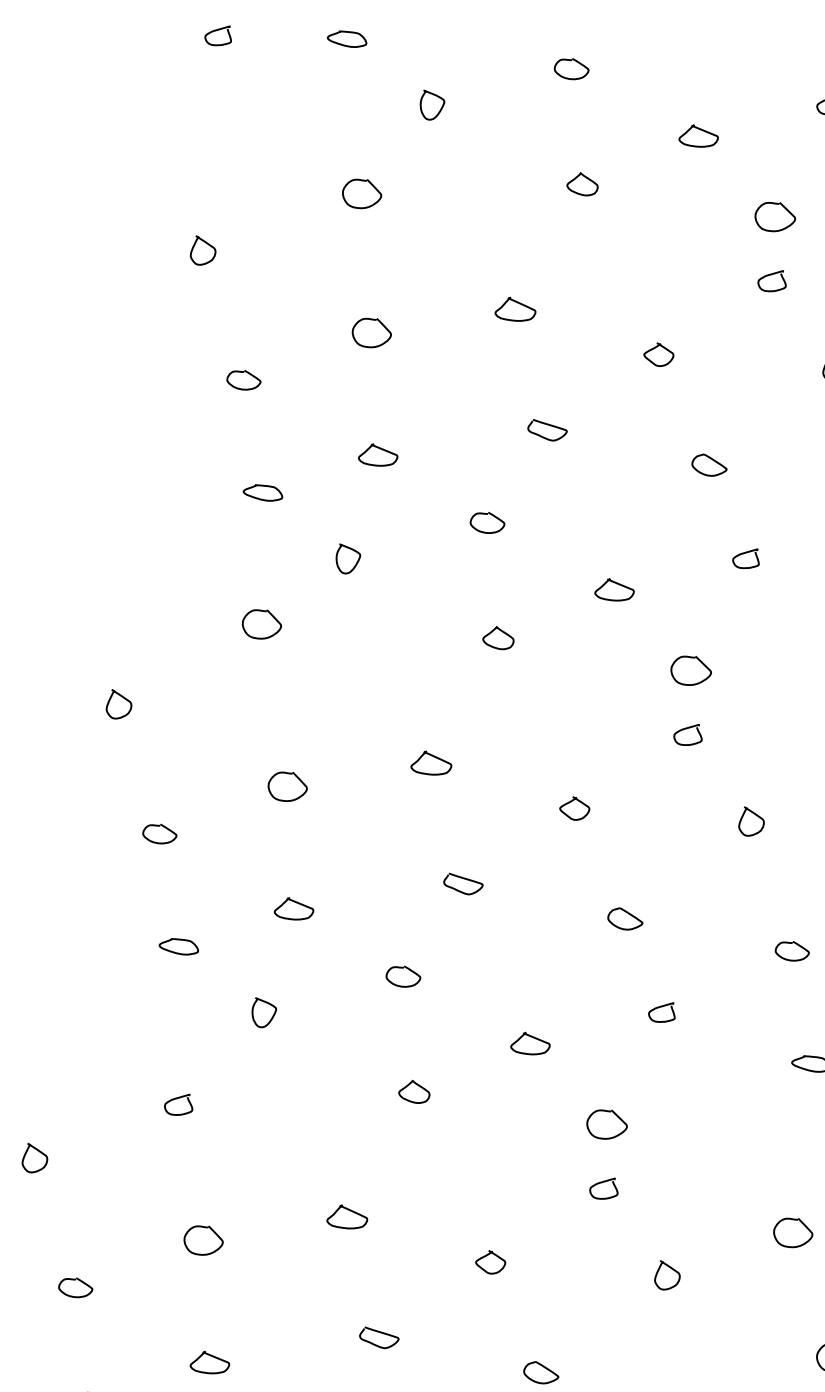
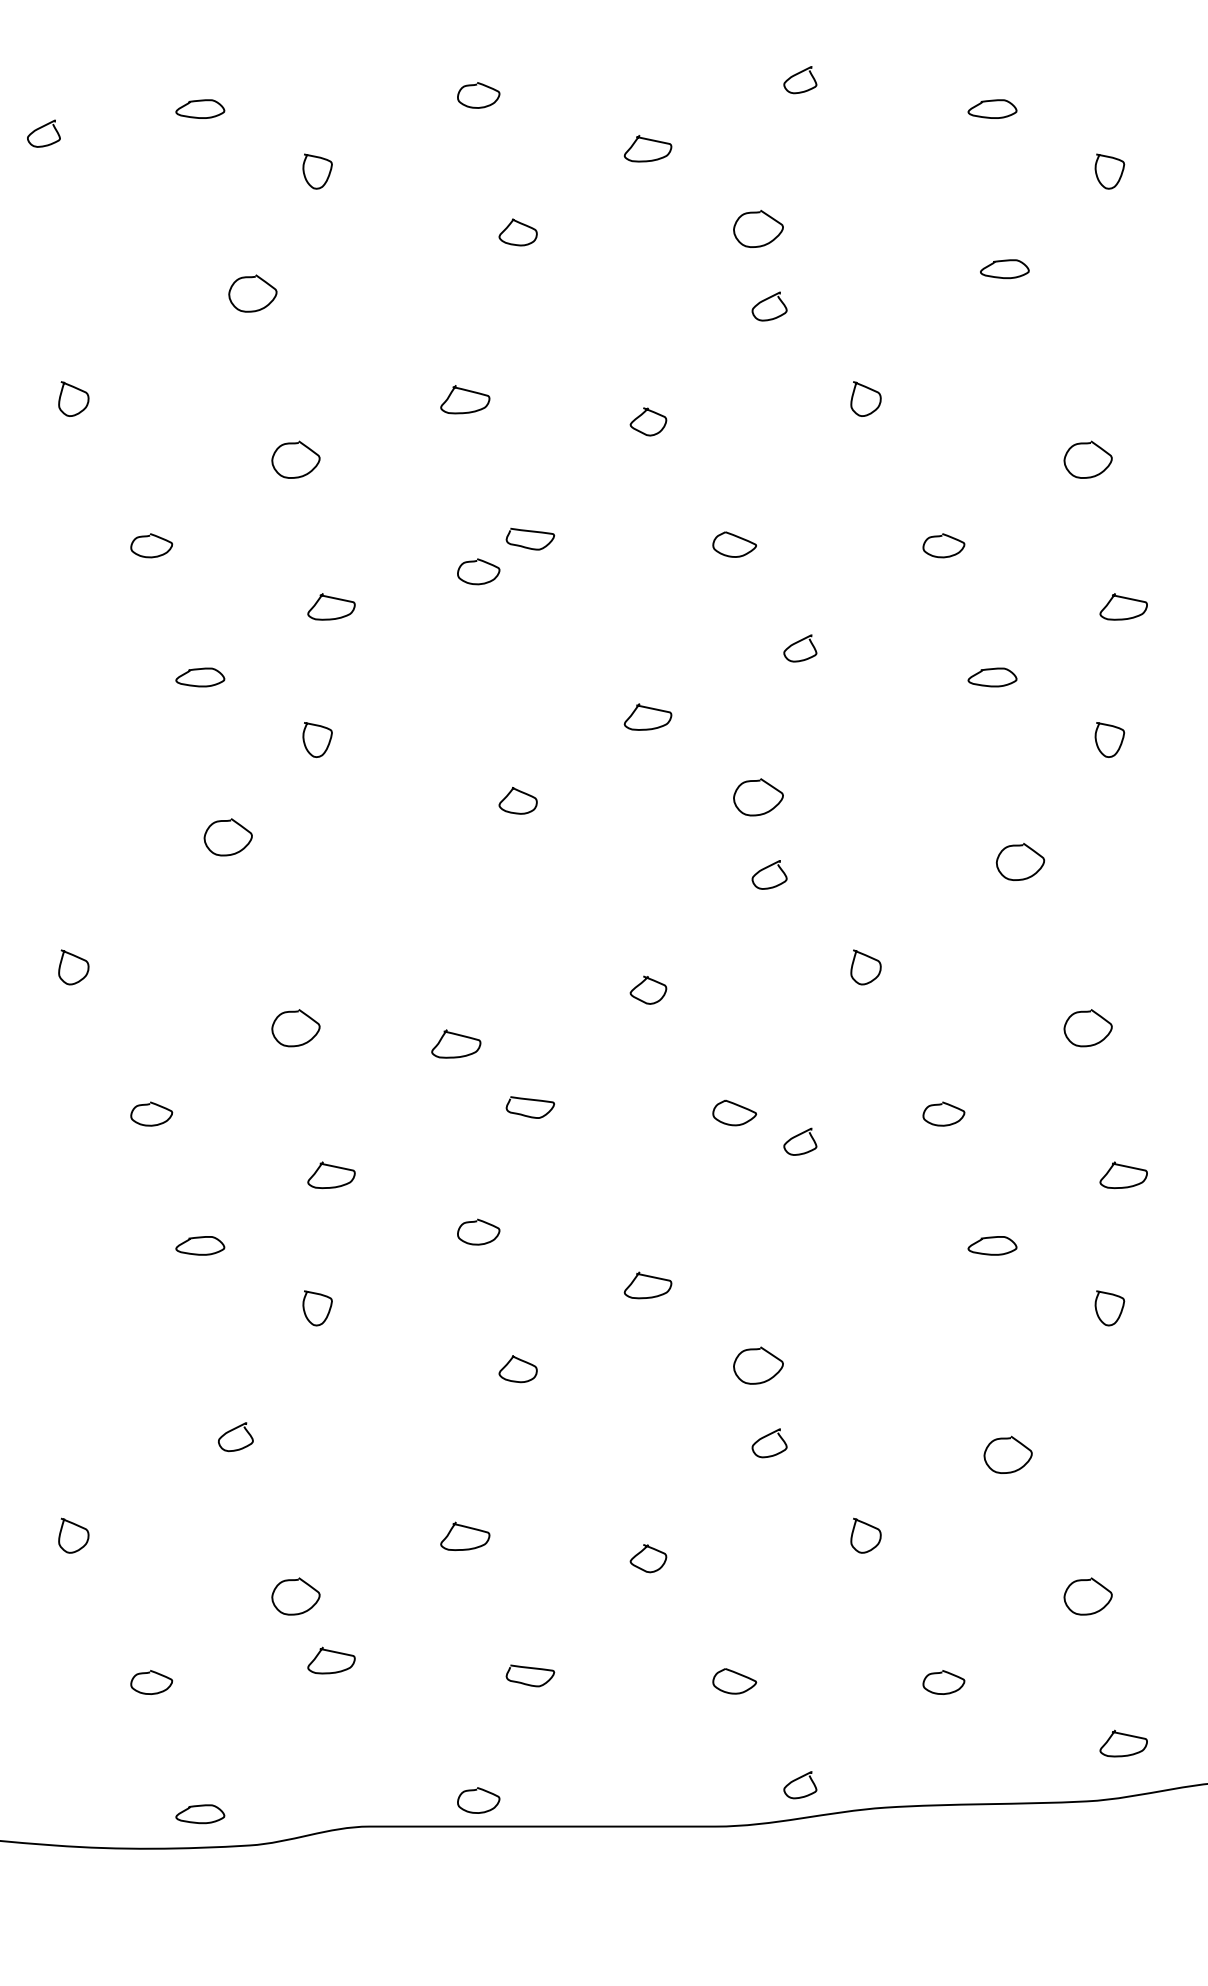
curve: (486, 514) -> (475, 562), moved
curve: (435, 758) -> (459, 1036), moved
curve: (661, 1007) -> (798, 1136), moved
curve: (211, 1356) -> (331, 1652), moved

